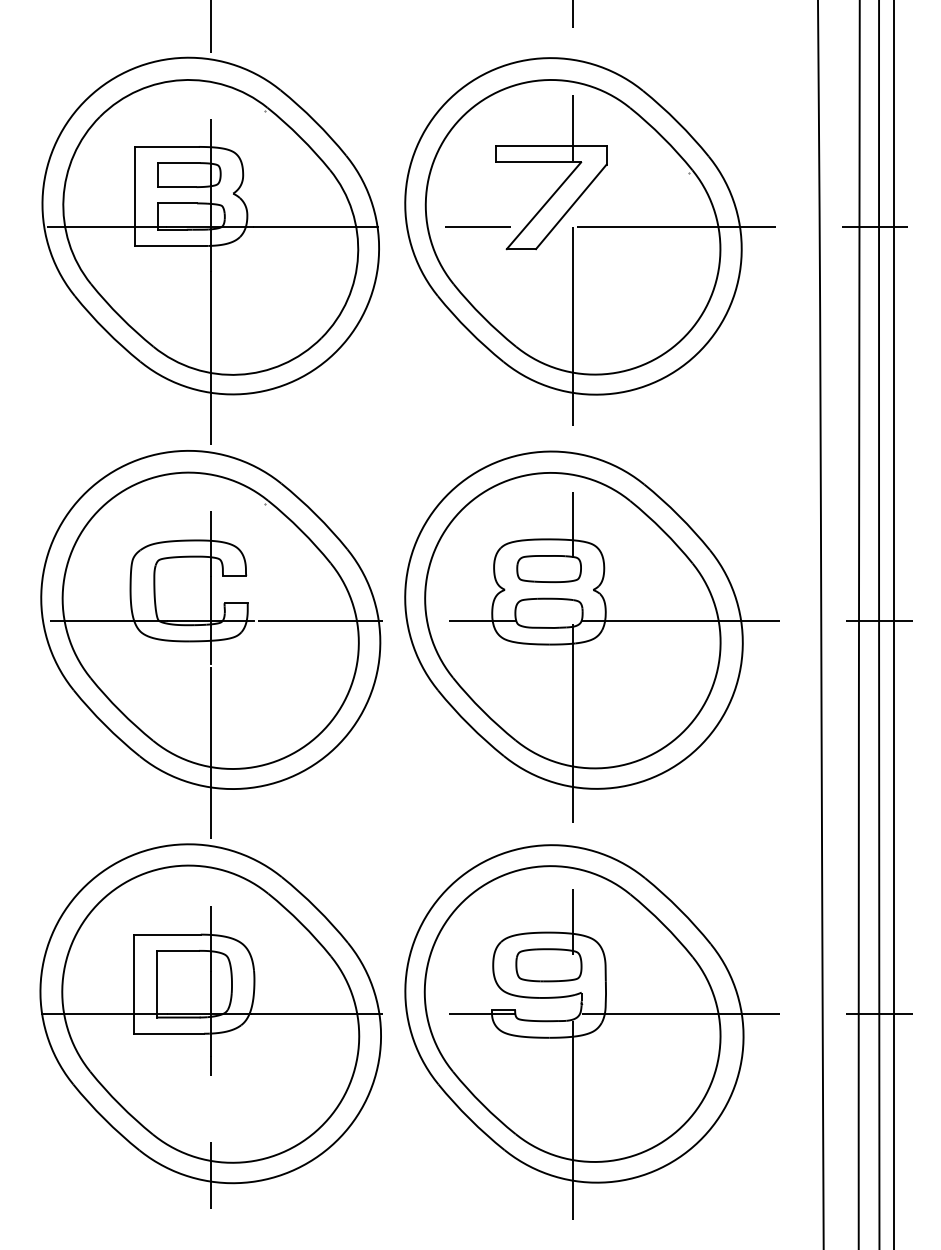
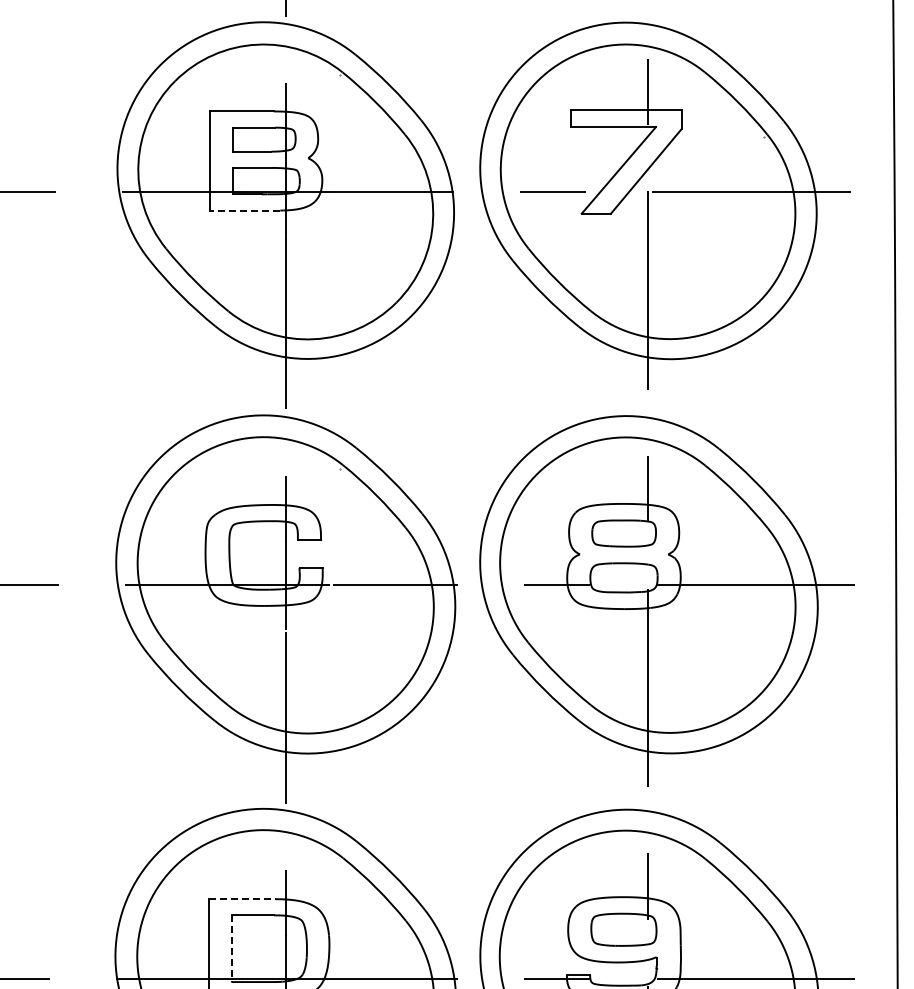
line: (169, 246) -> (244, 211), solid -> dashed
line: (167, 934) -> (242, 899), solid -> dashed
line: (157, 984) -> (232, 949), solid -> dashed

